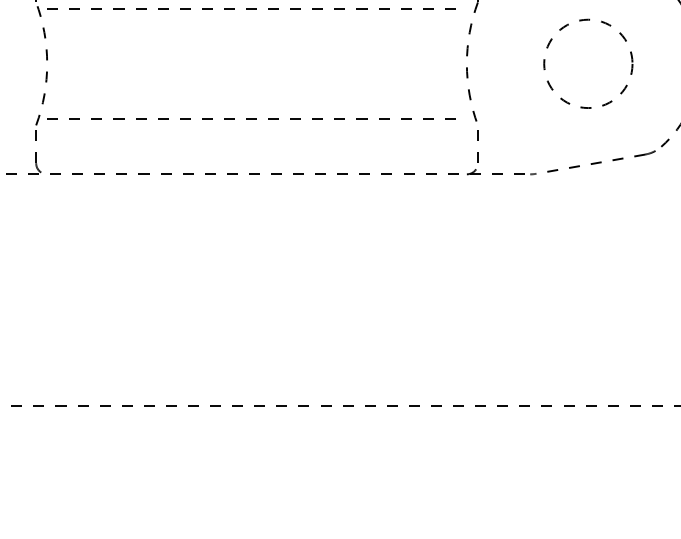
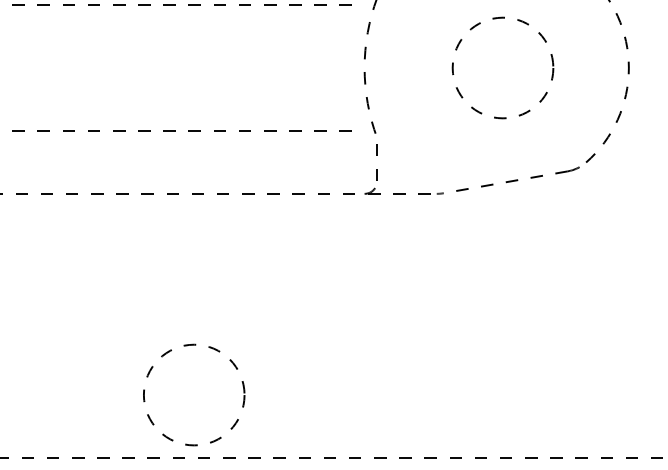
circle: (317, 350) -> (194, 394), added

